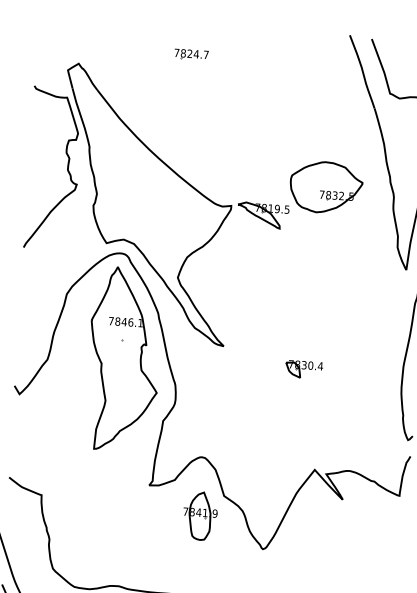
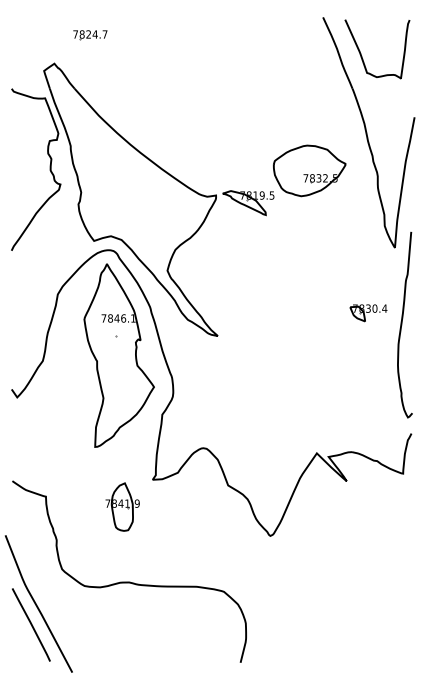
part: (191, 54) -> (90, 35), moved
part: (304, 370) -> (368, 313), moved
part: (200, 515) -> (122, 506), moved

